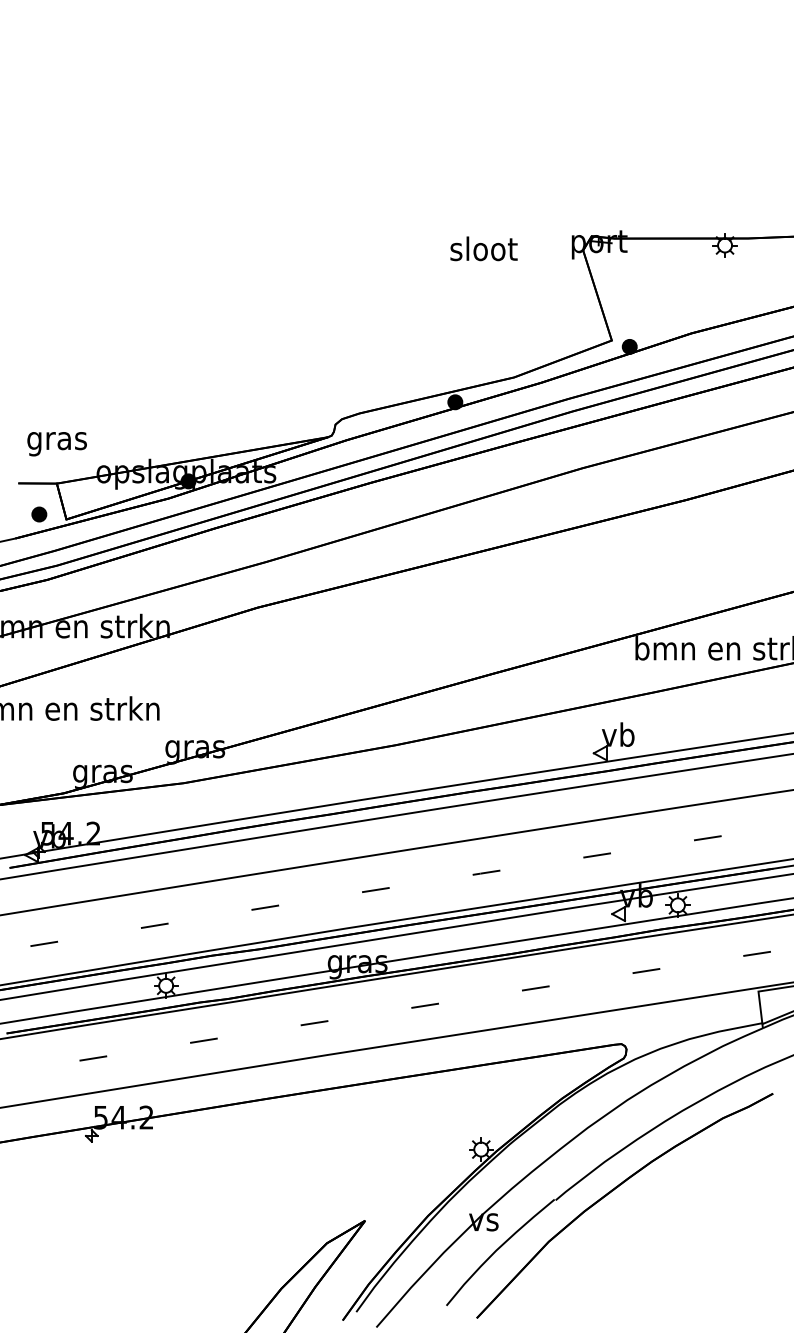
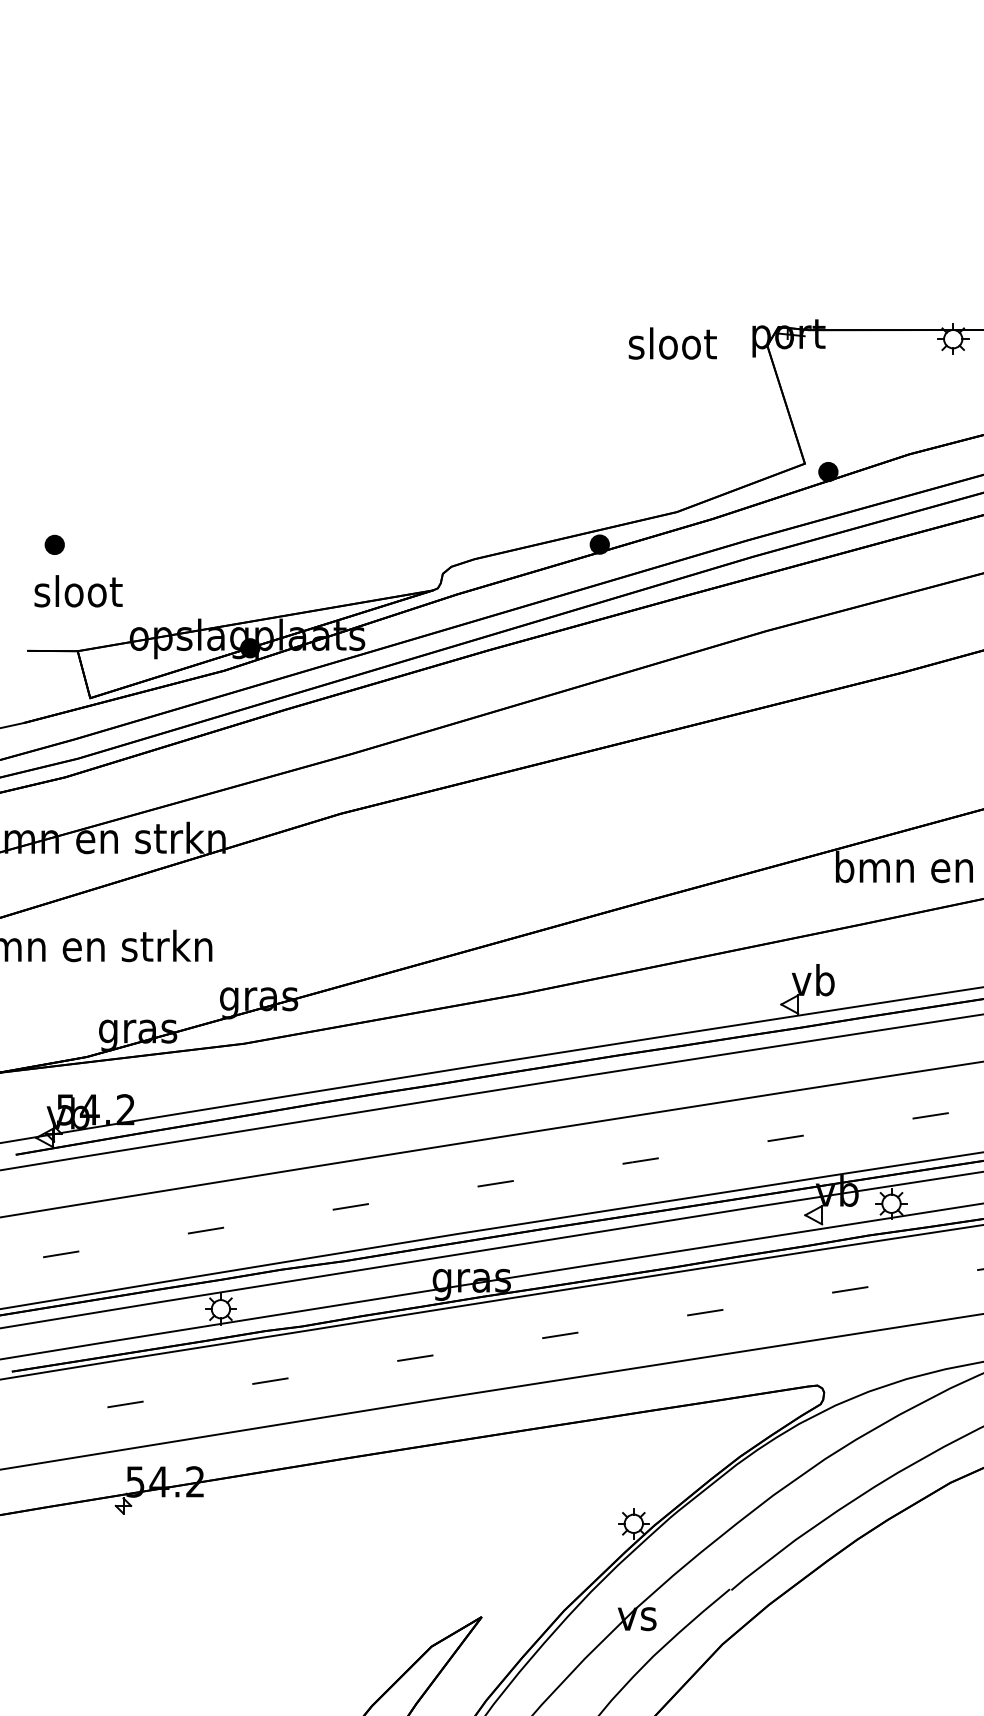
text: (483, 248) -> (672, 343), moved
text: (57, 440) -> (78, 594), gras -> sloot
part: (39, 514) -> (54, 544), moved

